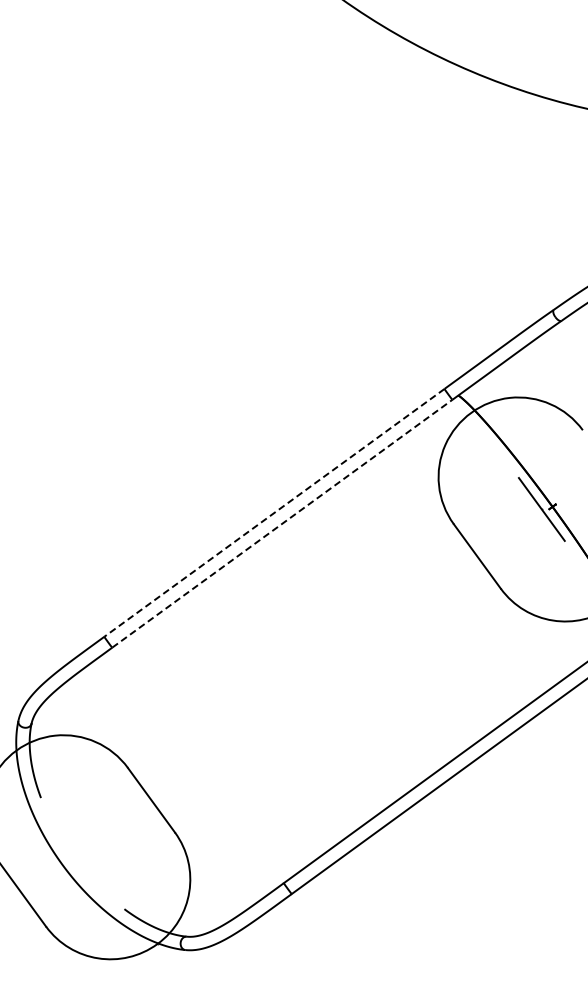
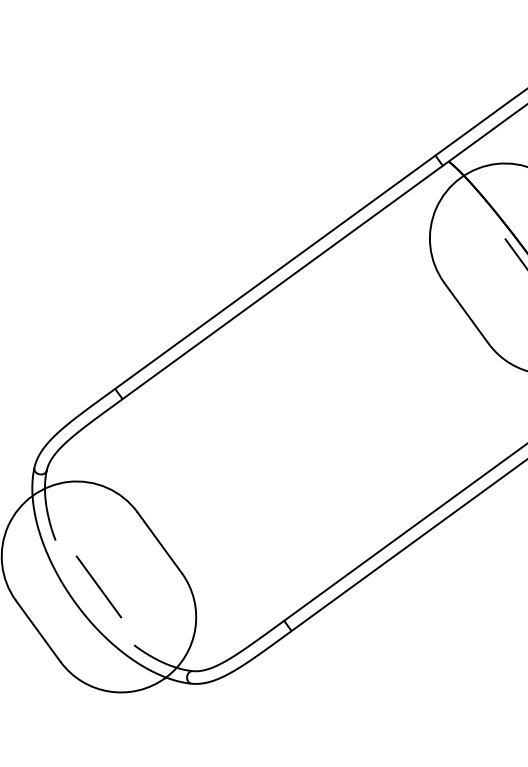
line: (274, 513) -> (275, 272), dashed -> solid
line: (282, 523) -> (282, 282), dashed -> solid
line: (86, 847) -> (98, 587), added

